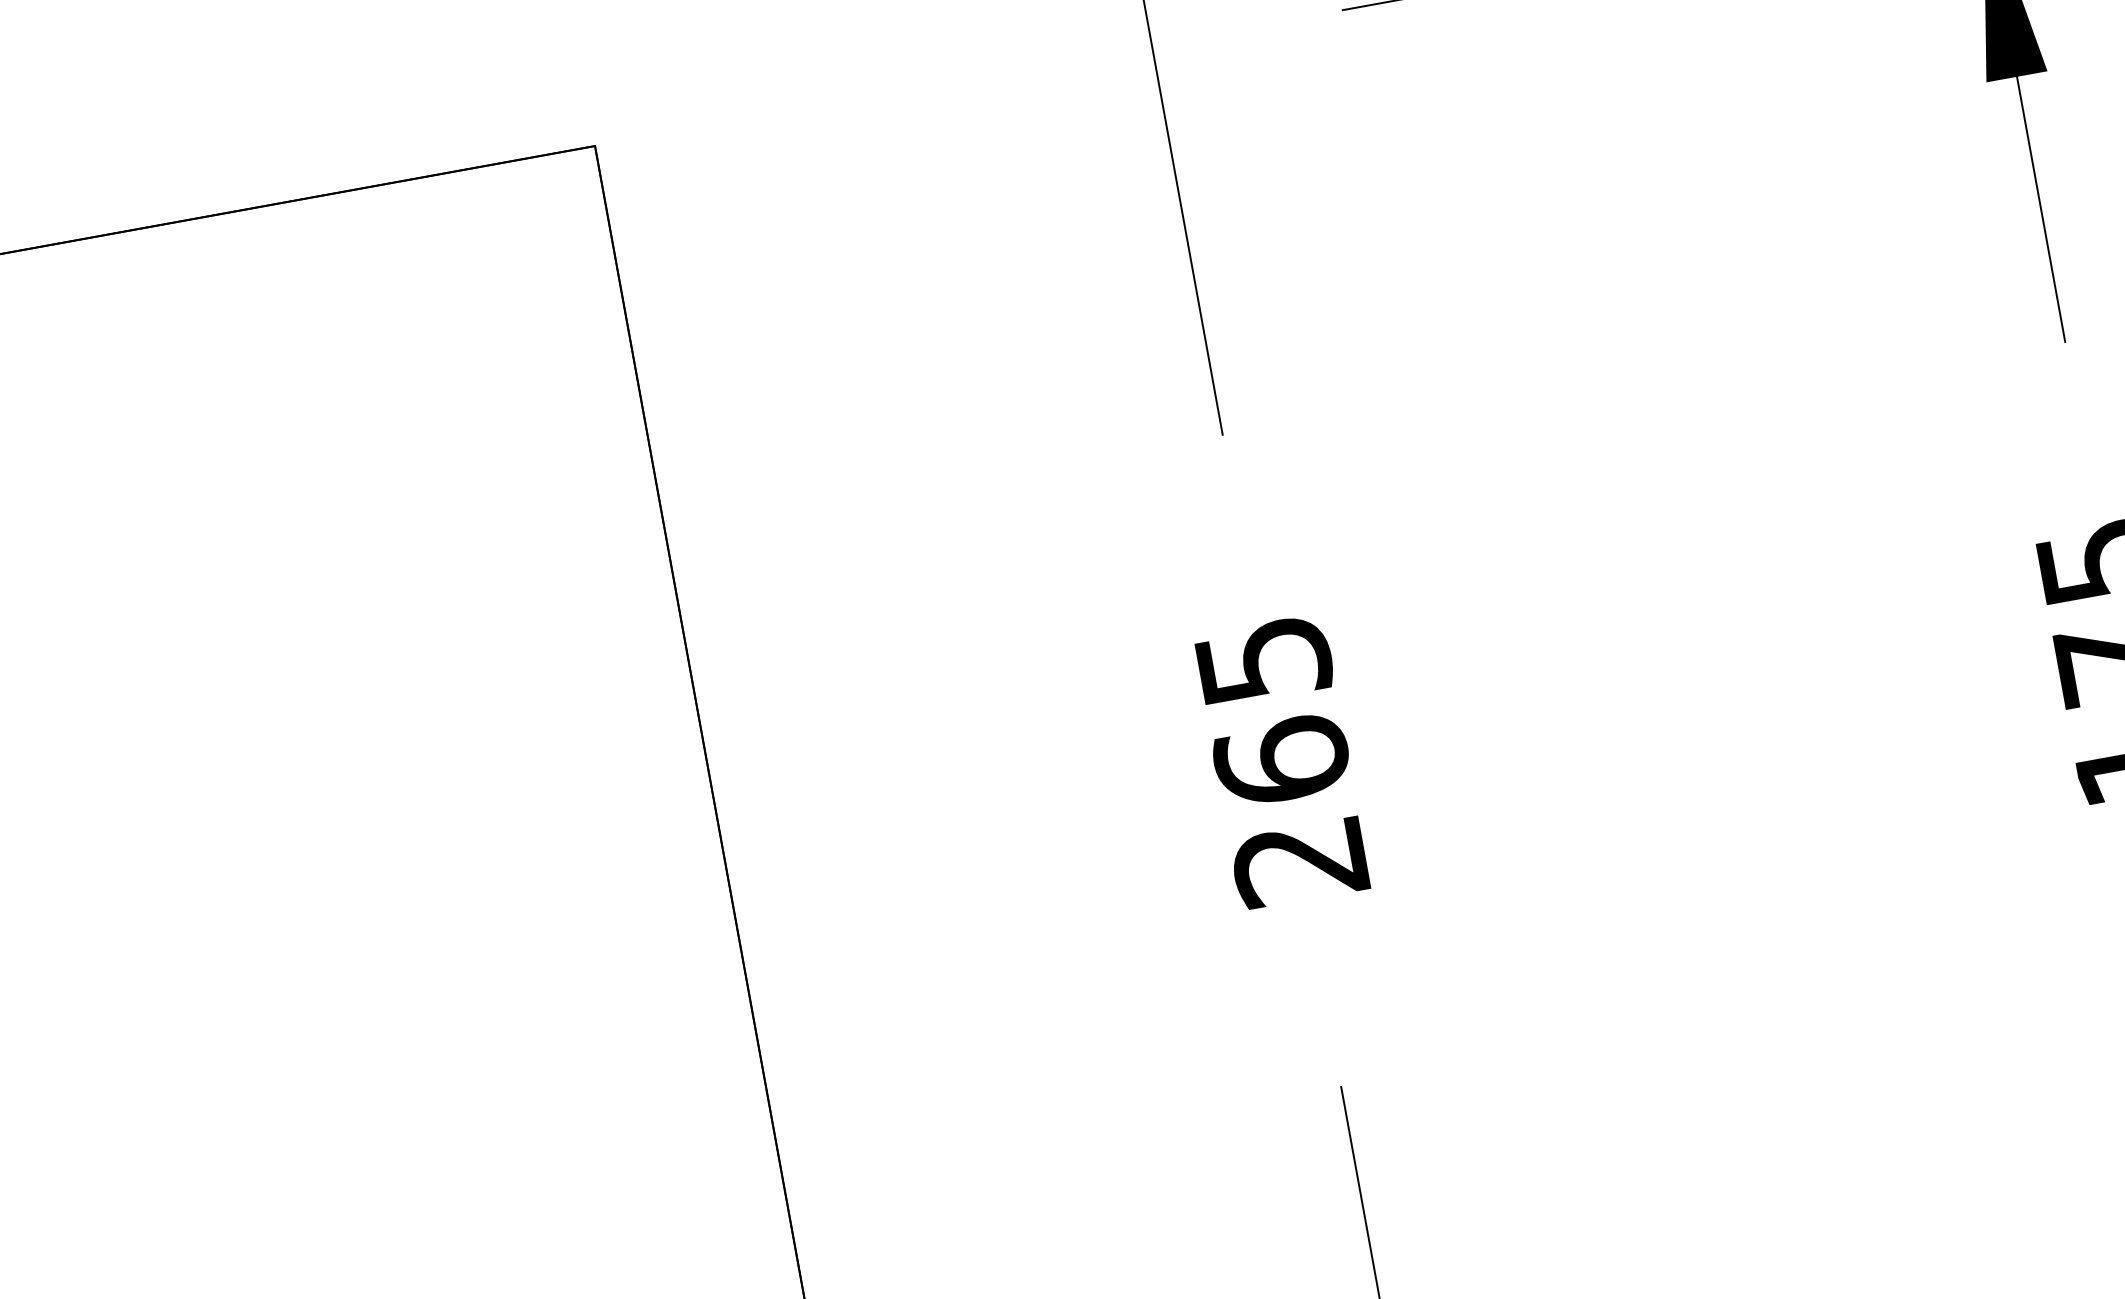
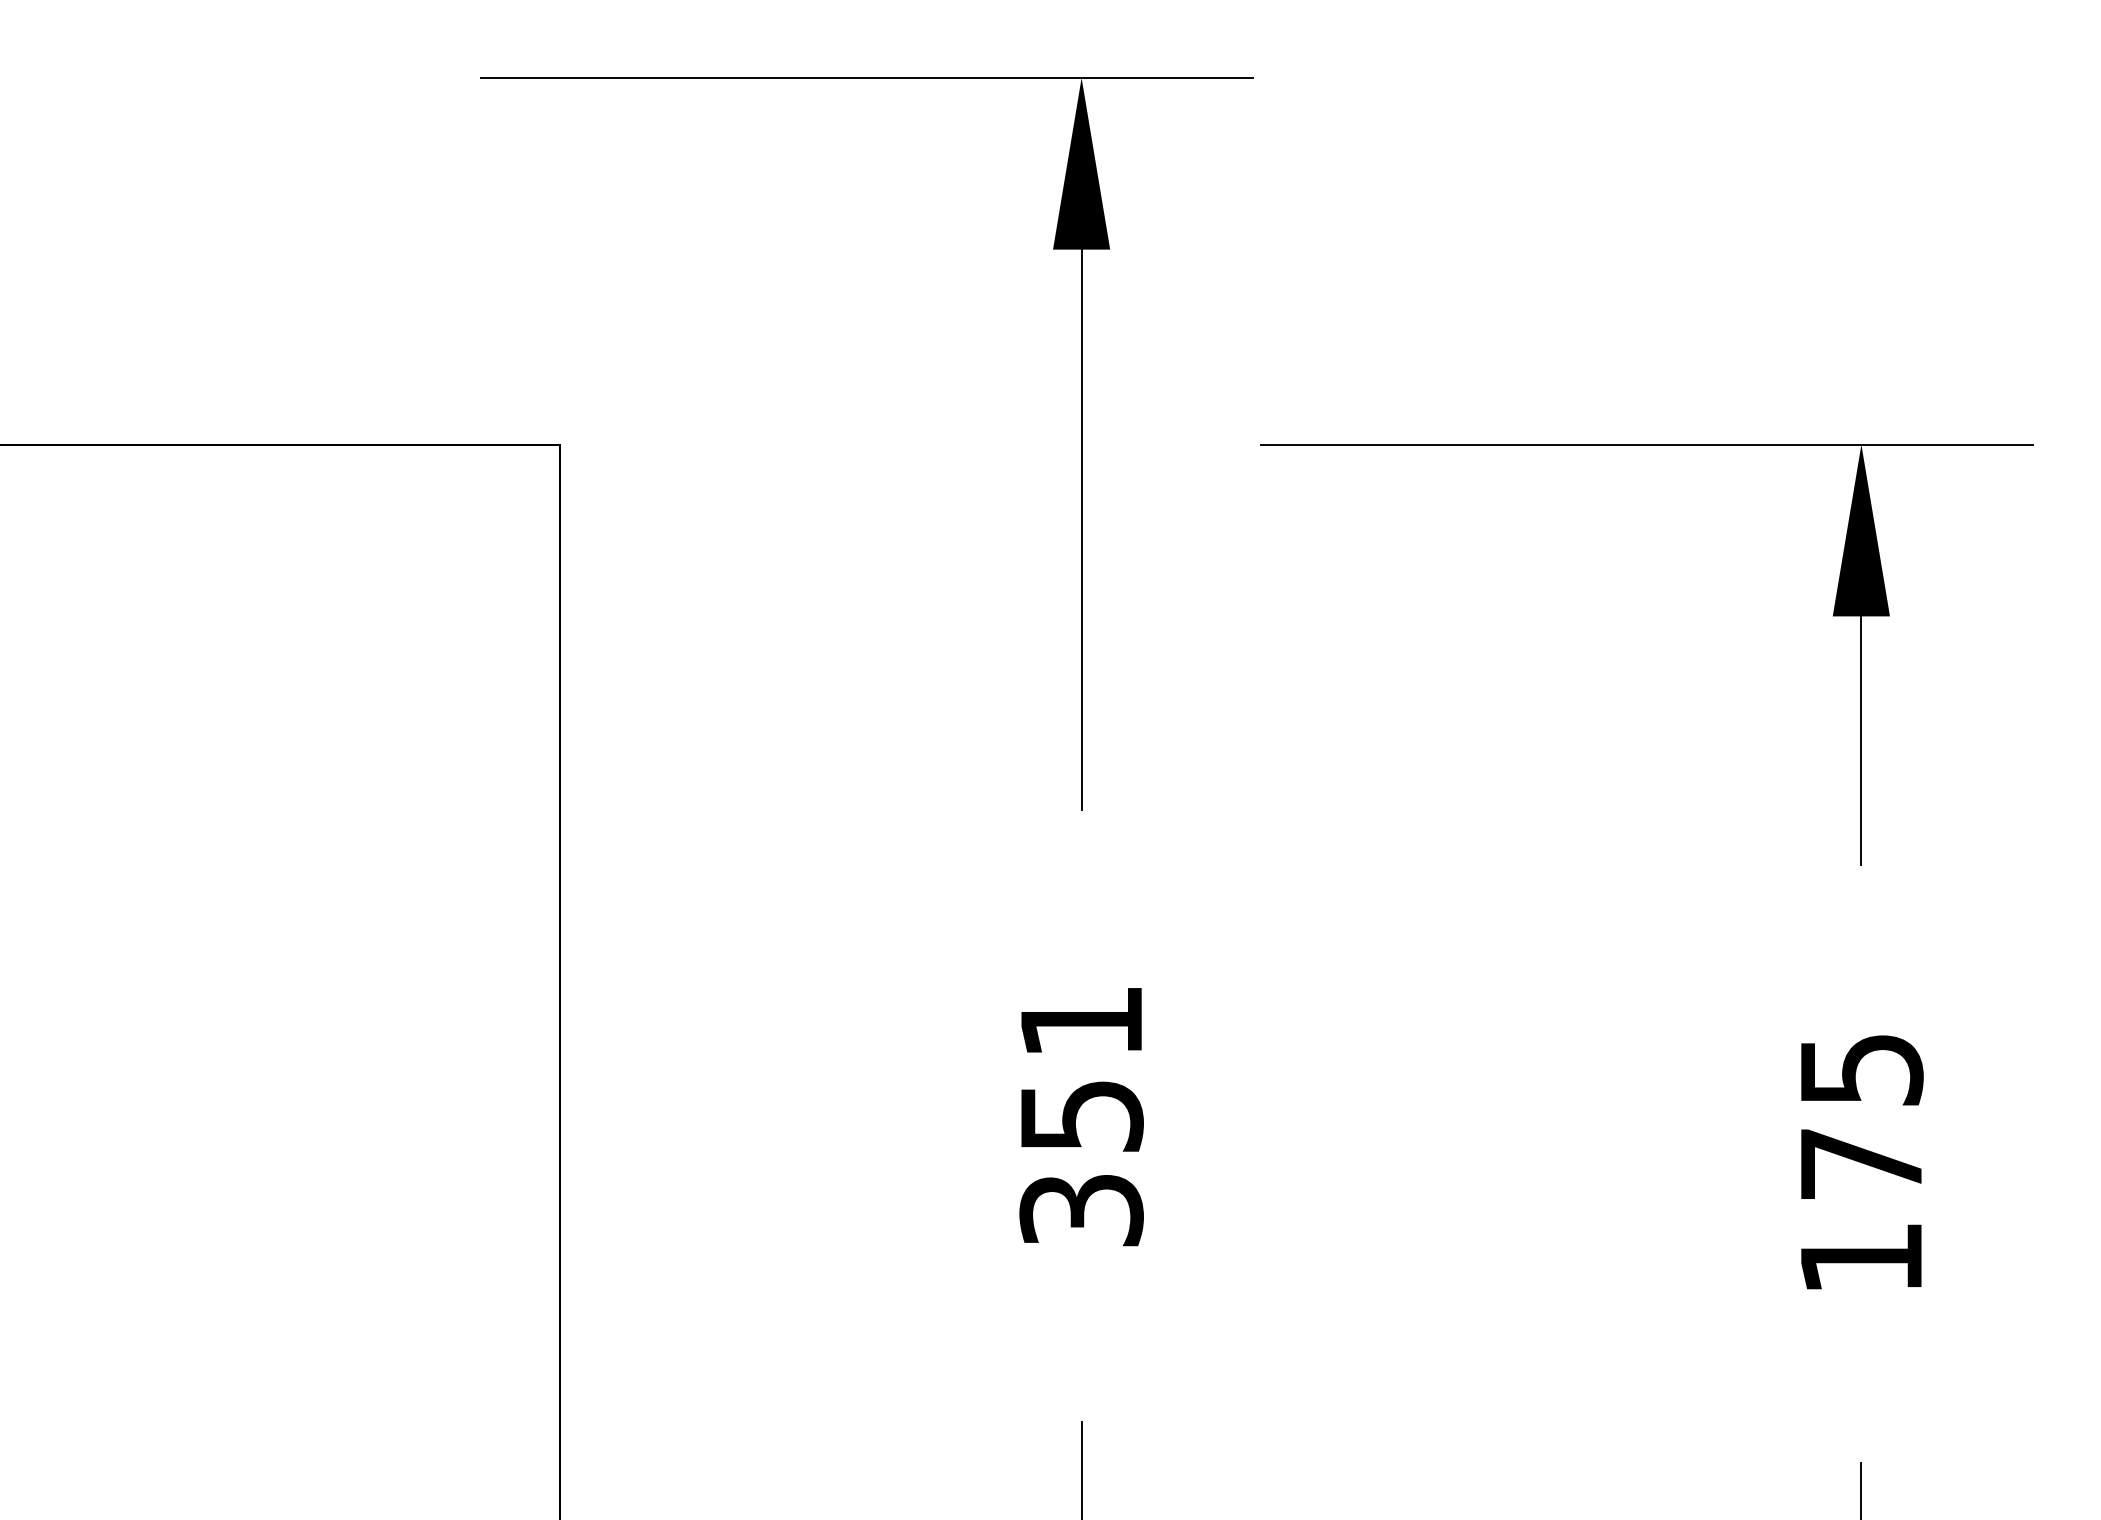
text: (1281, 761) -> (1081, 1116), 265 -> 351

